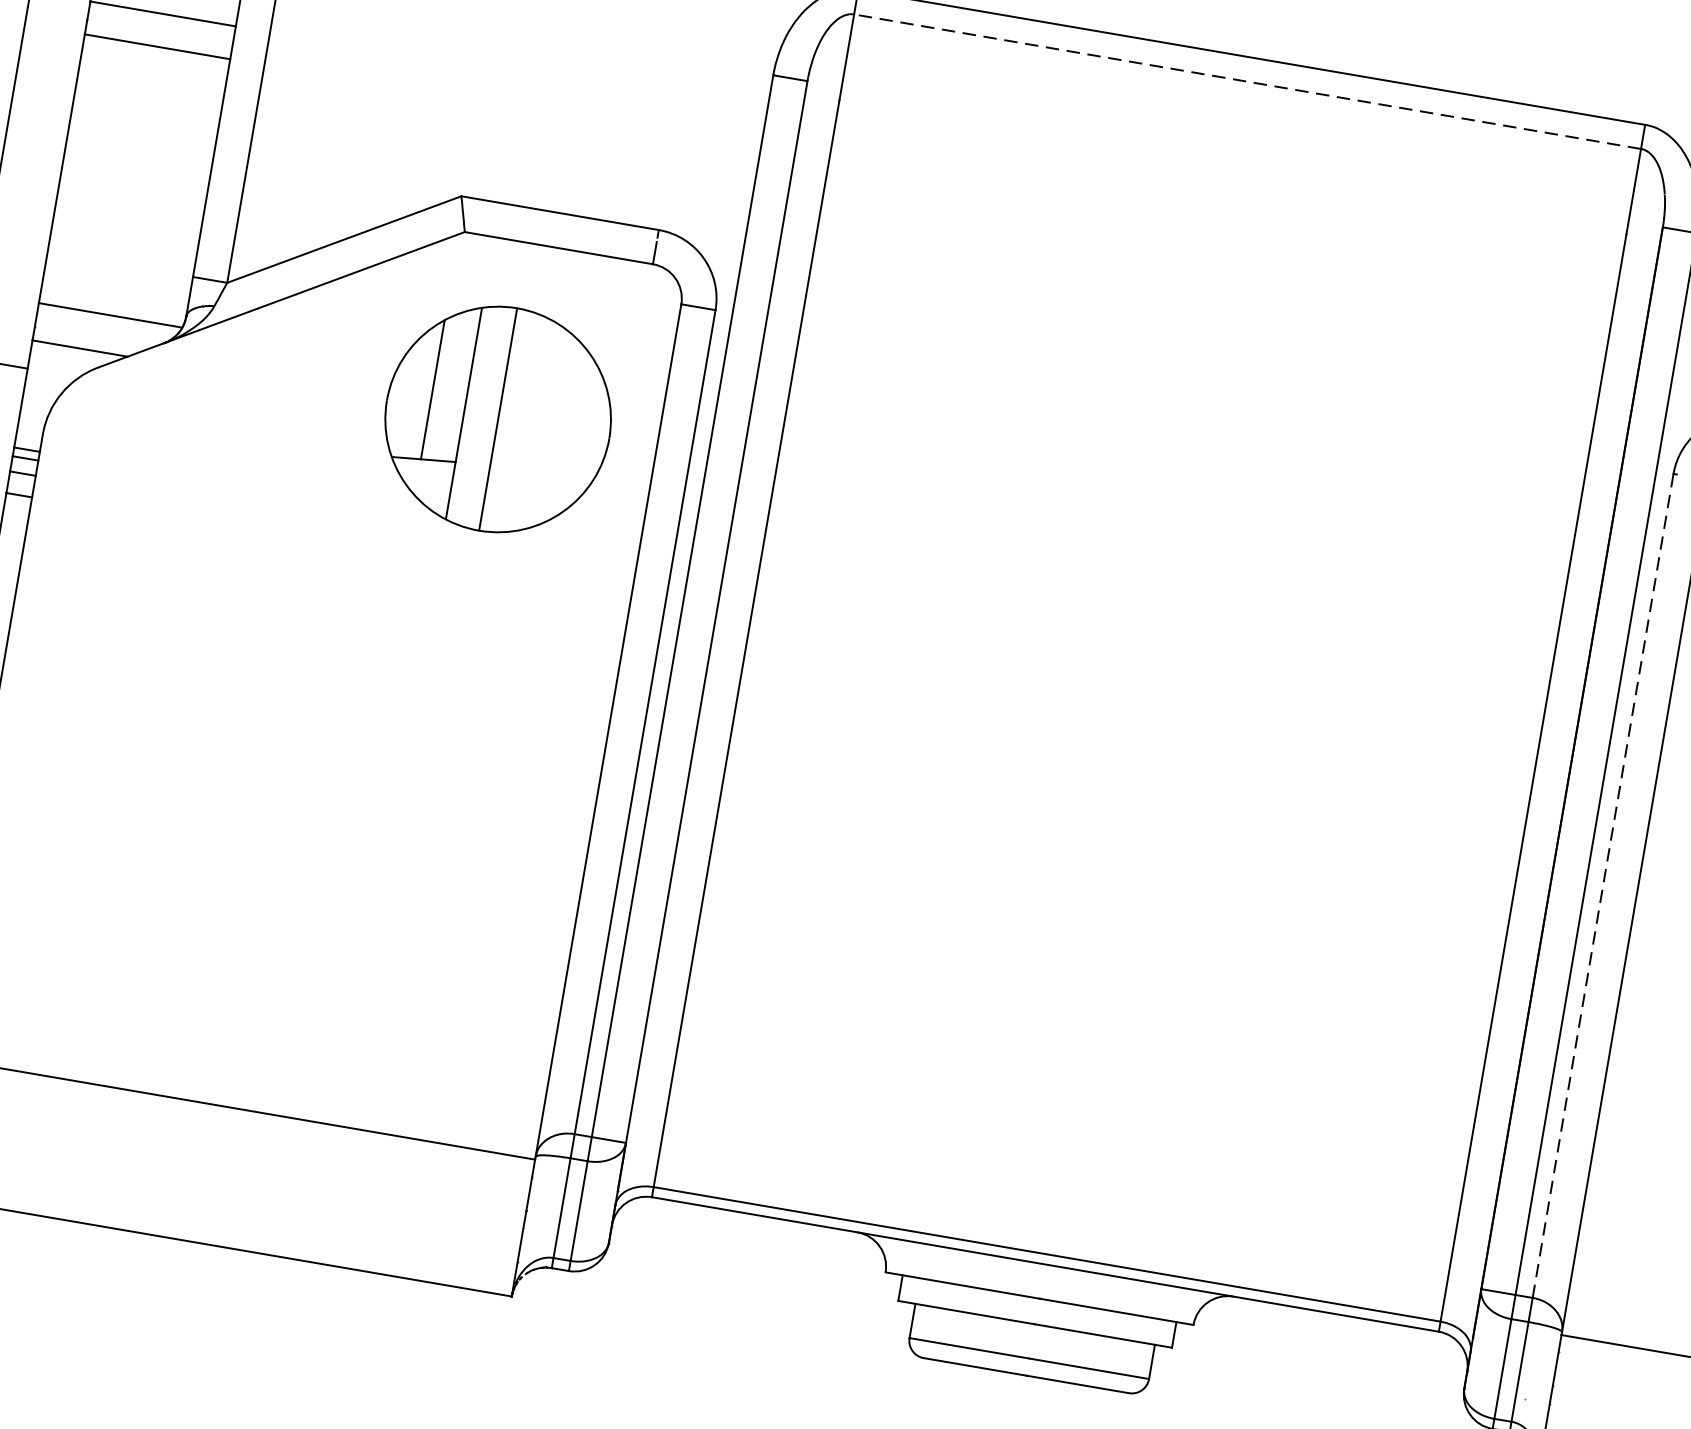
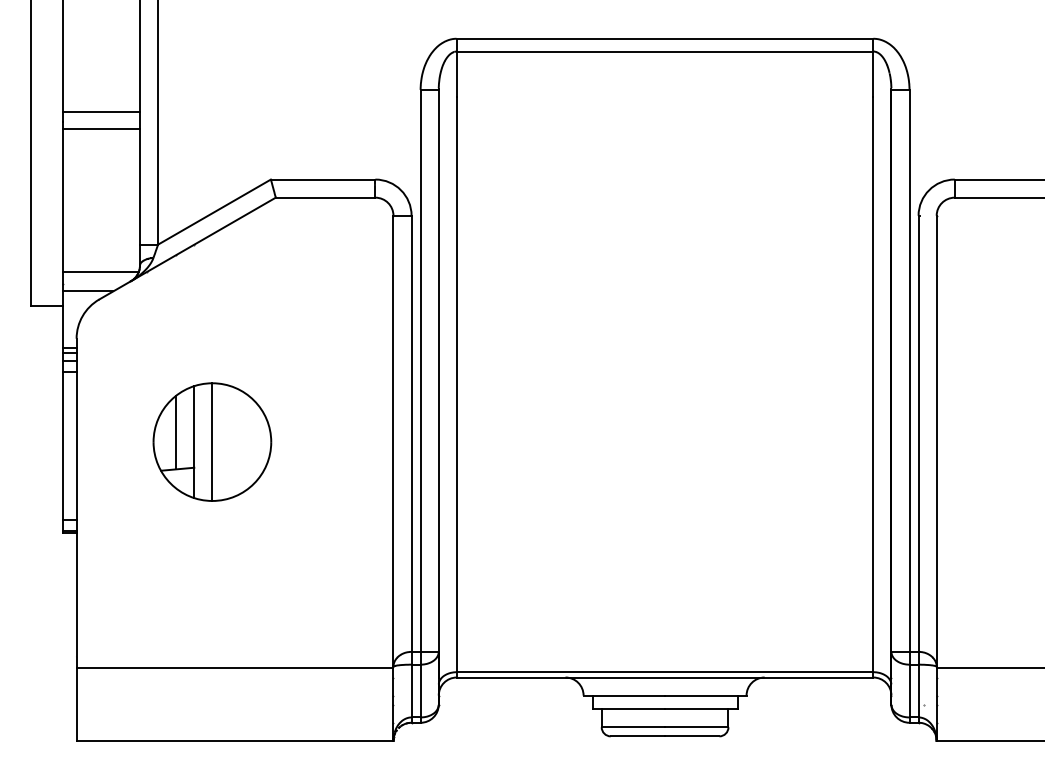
line: (1246, 81) -> (664, 51), dashed -> solid
part: (498, 418) -> (212, 441), moved
line: (1603, 885) -> (918, 433), dashed -> solid

